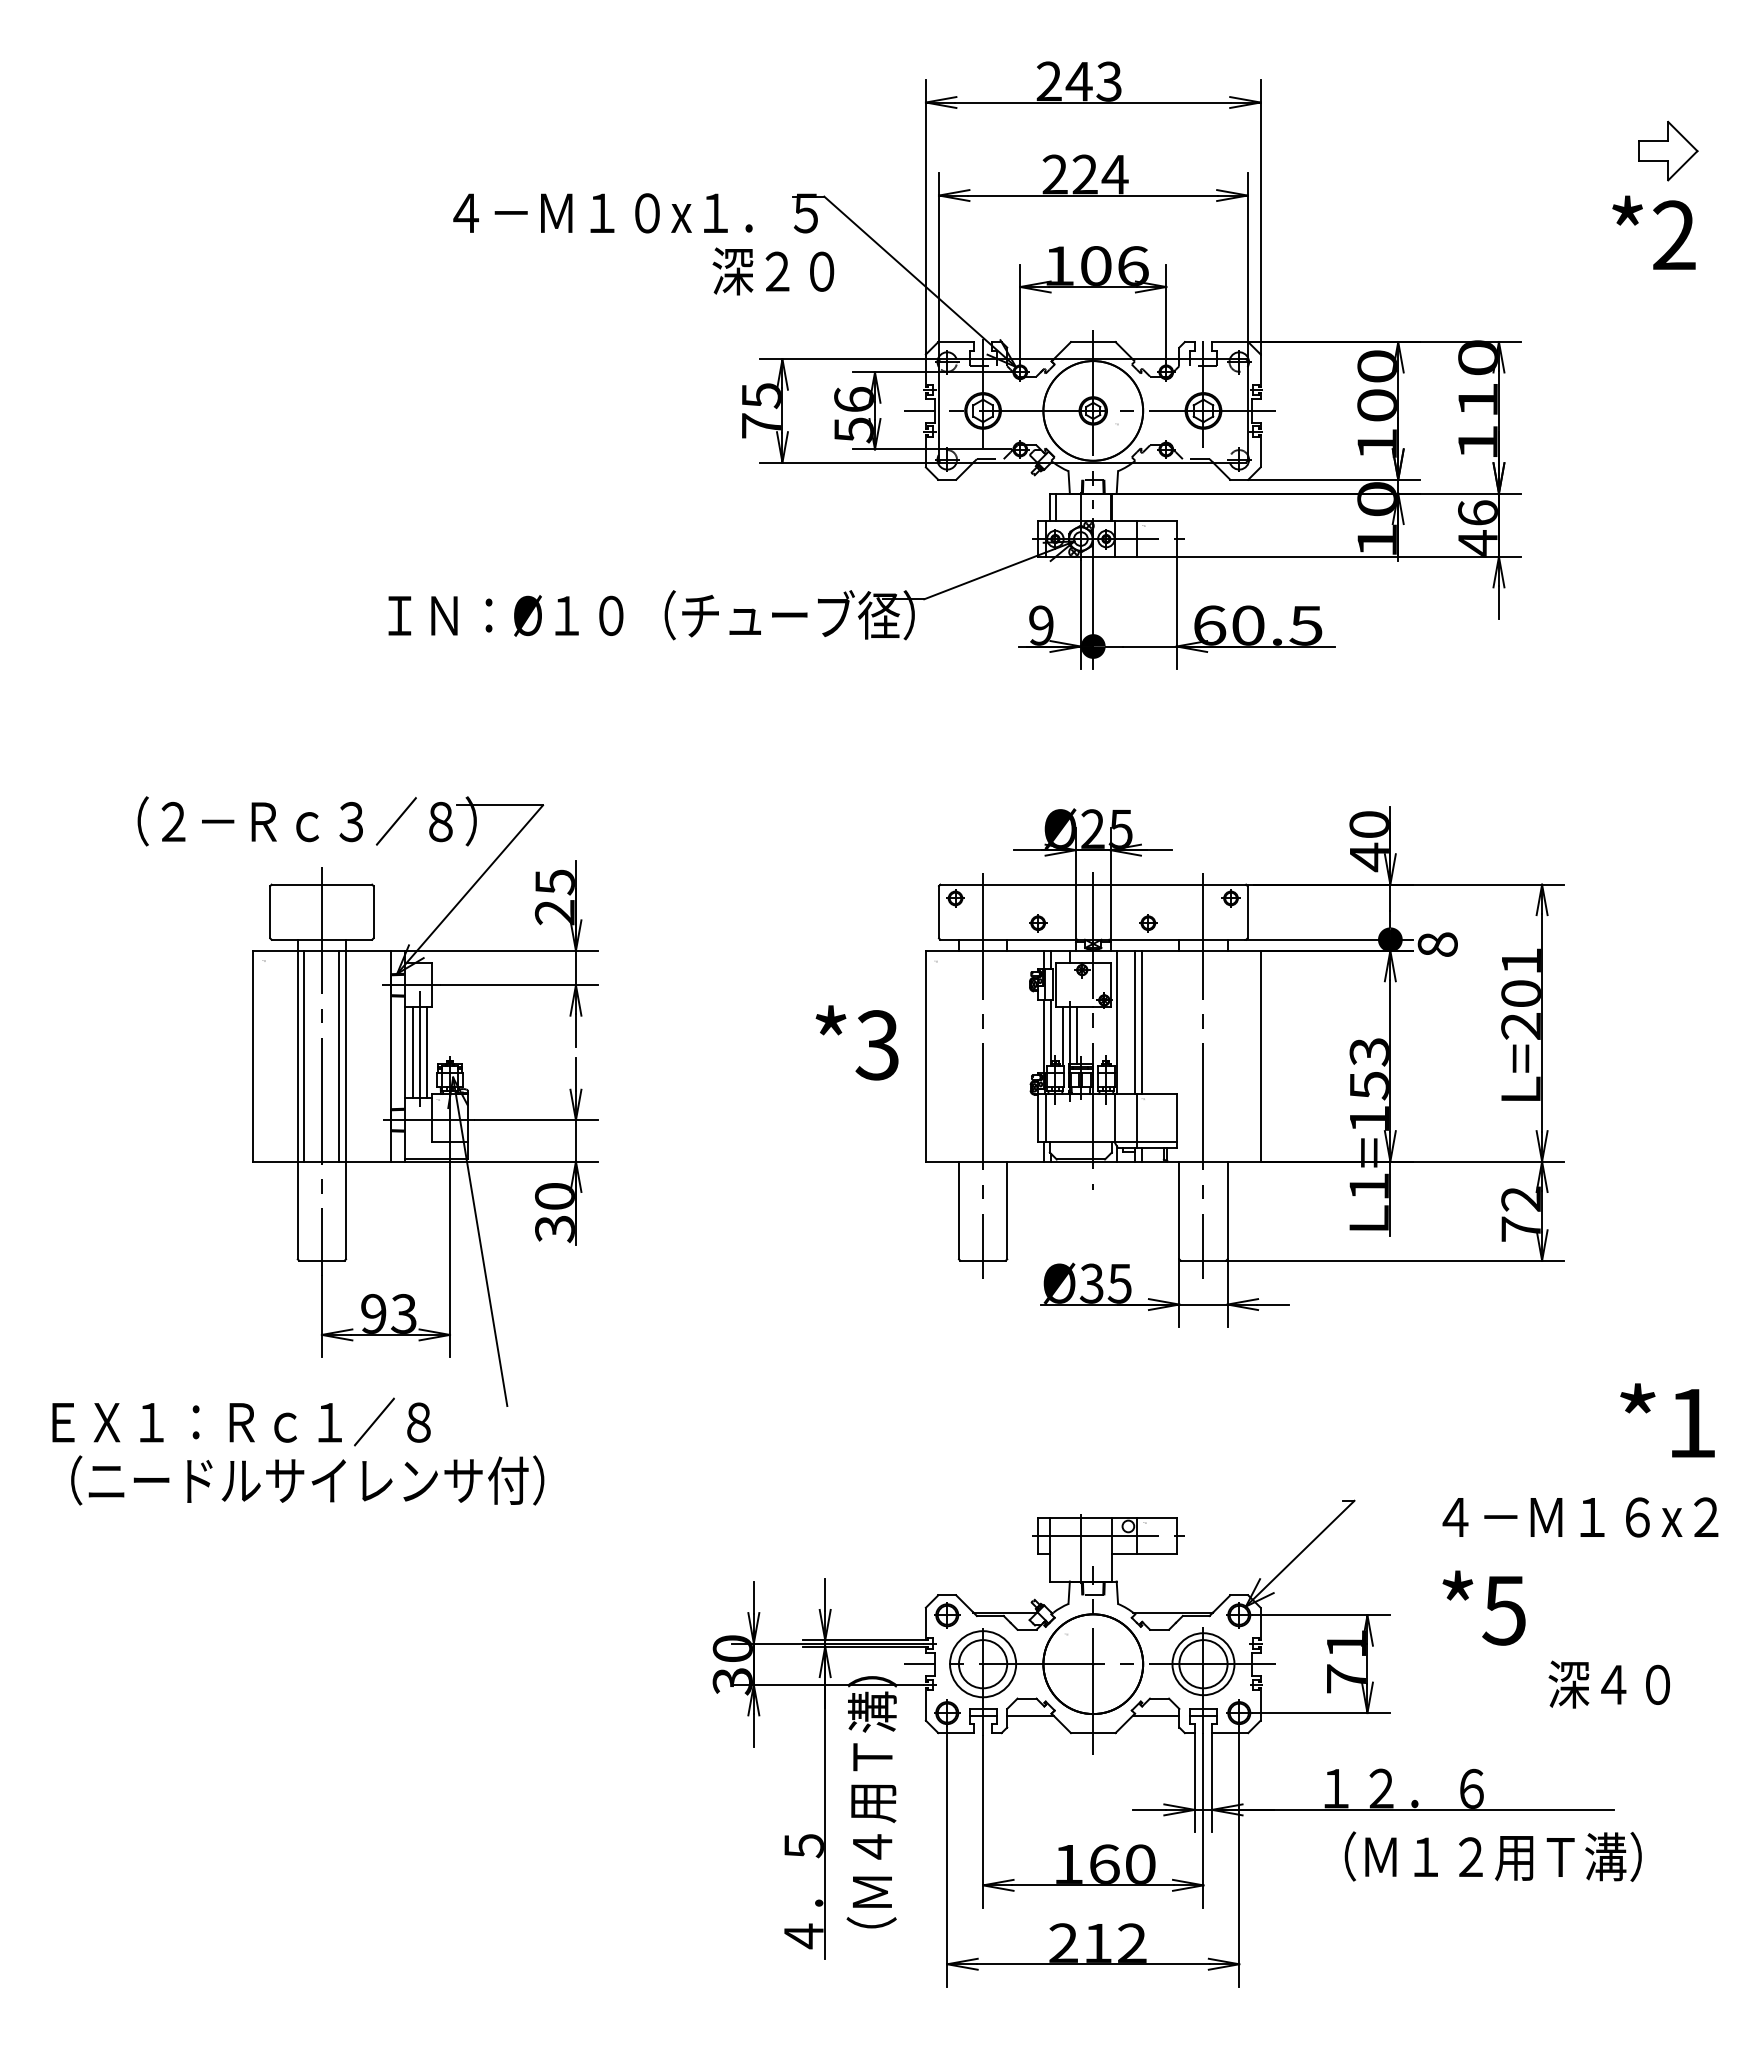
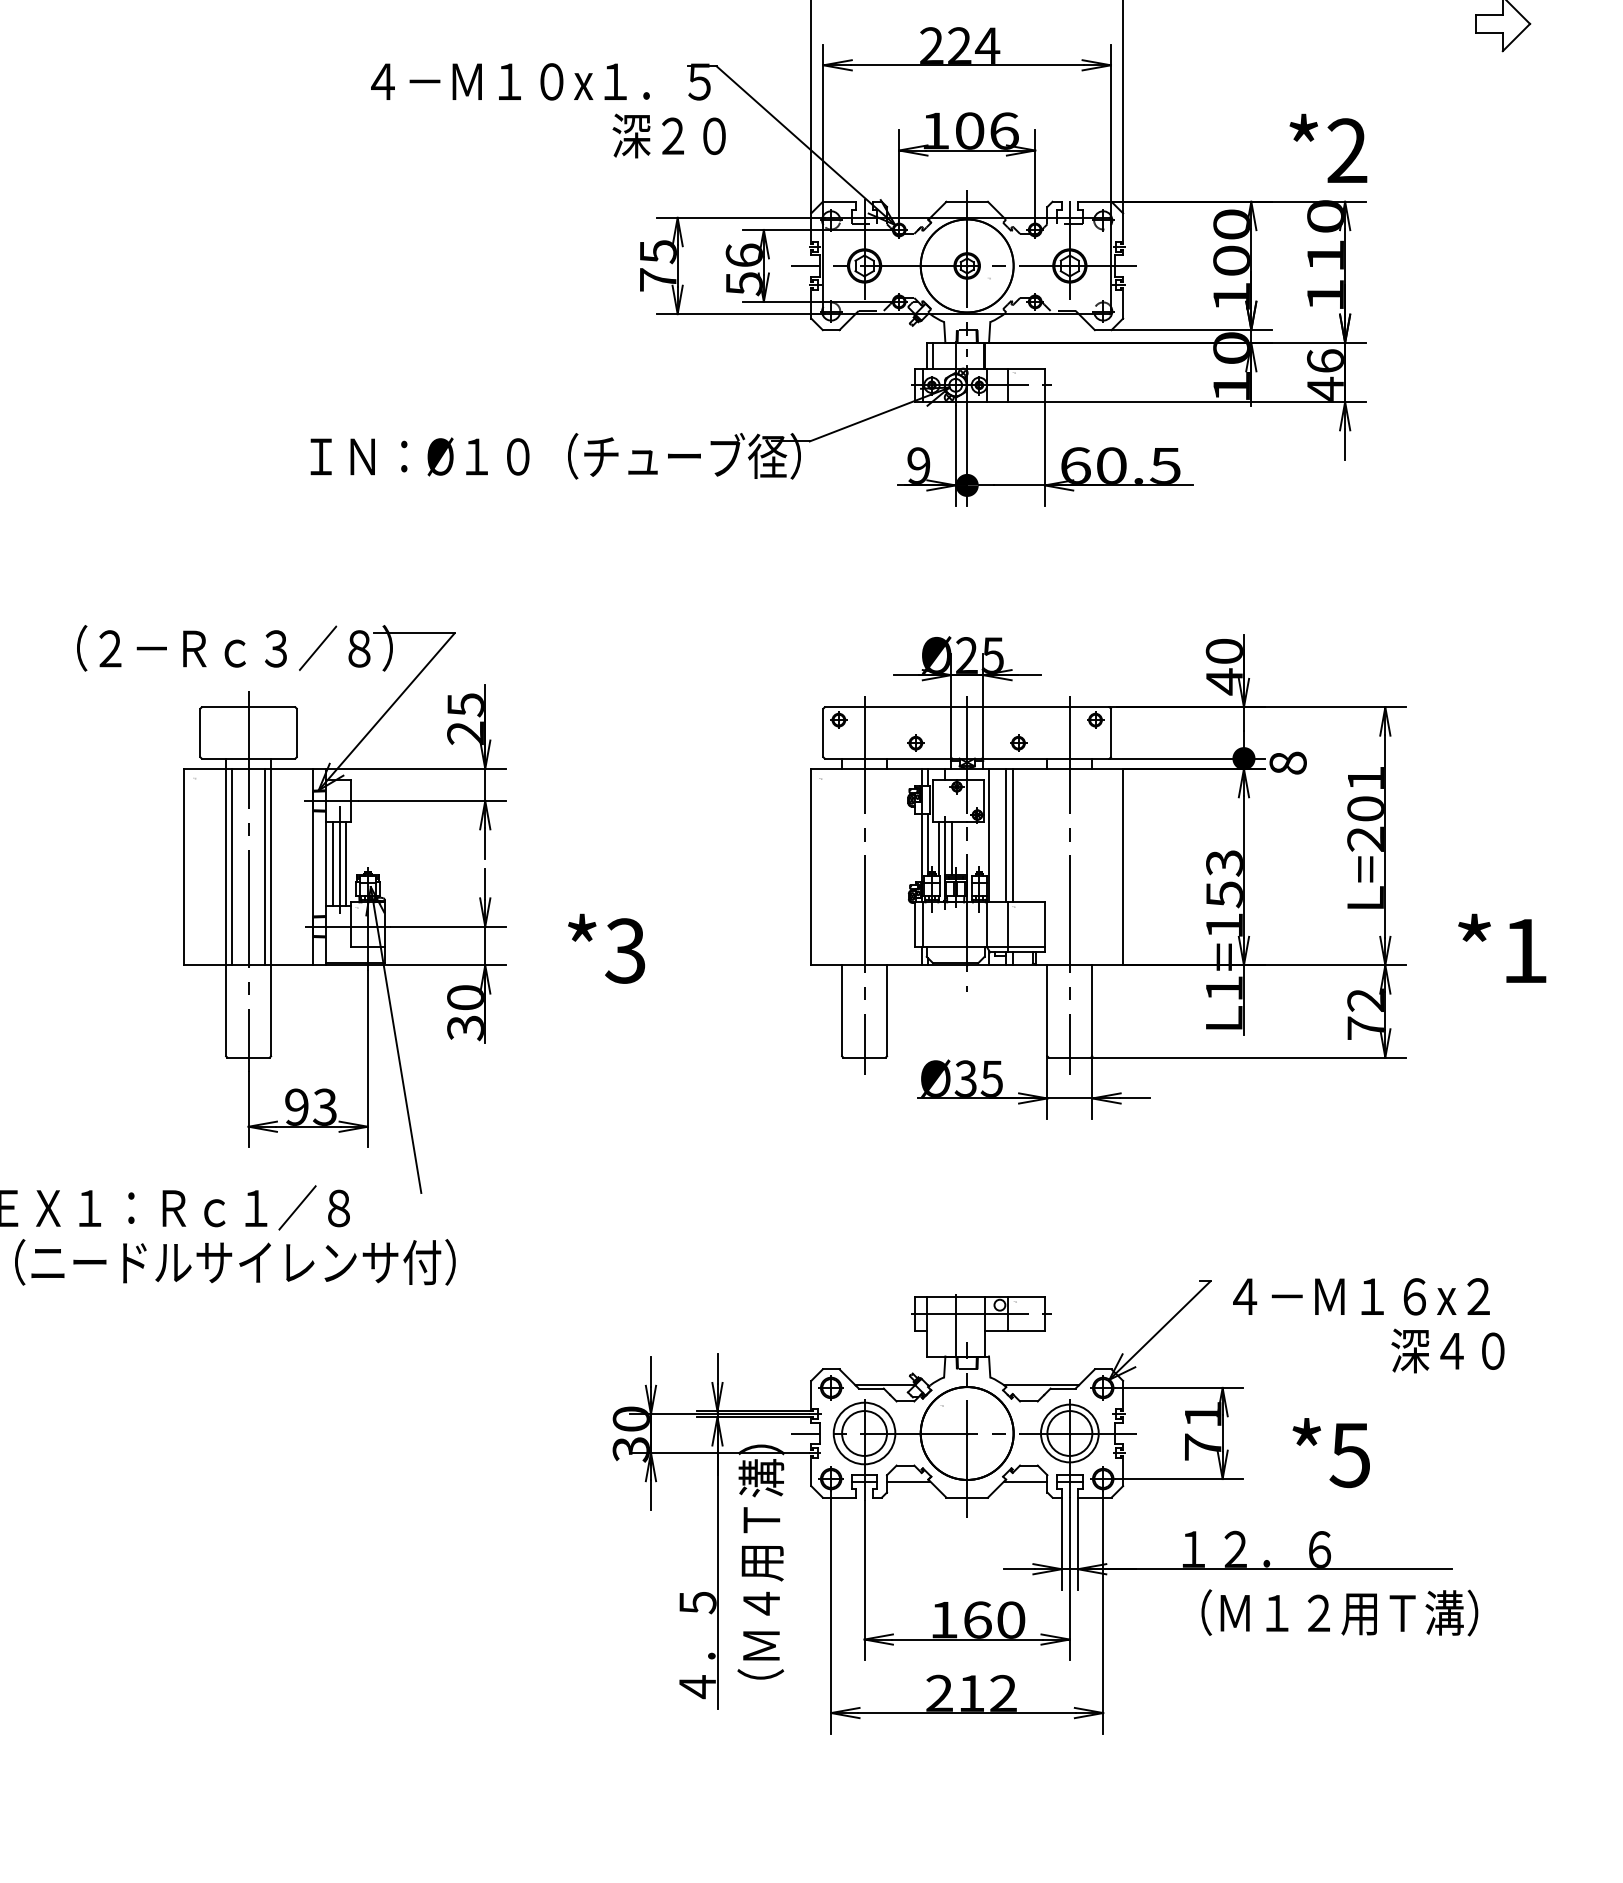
text: (1653, 232) -> (1327, 148), moved
text: (856, 1042) -> (605, 948), moved
text: (1667, 1420) -> (1502, 948), moved
text: (1580, 1517) -> (1361, 1296), moved
text: (1483, 1607) -> (1330, 1452), moved
text: (1608, 1684) -> (1447, 1350), moved

